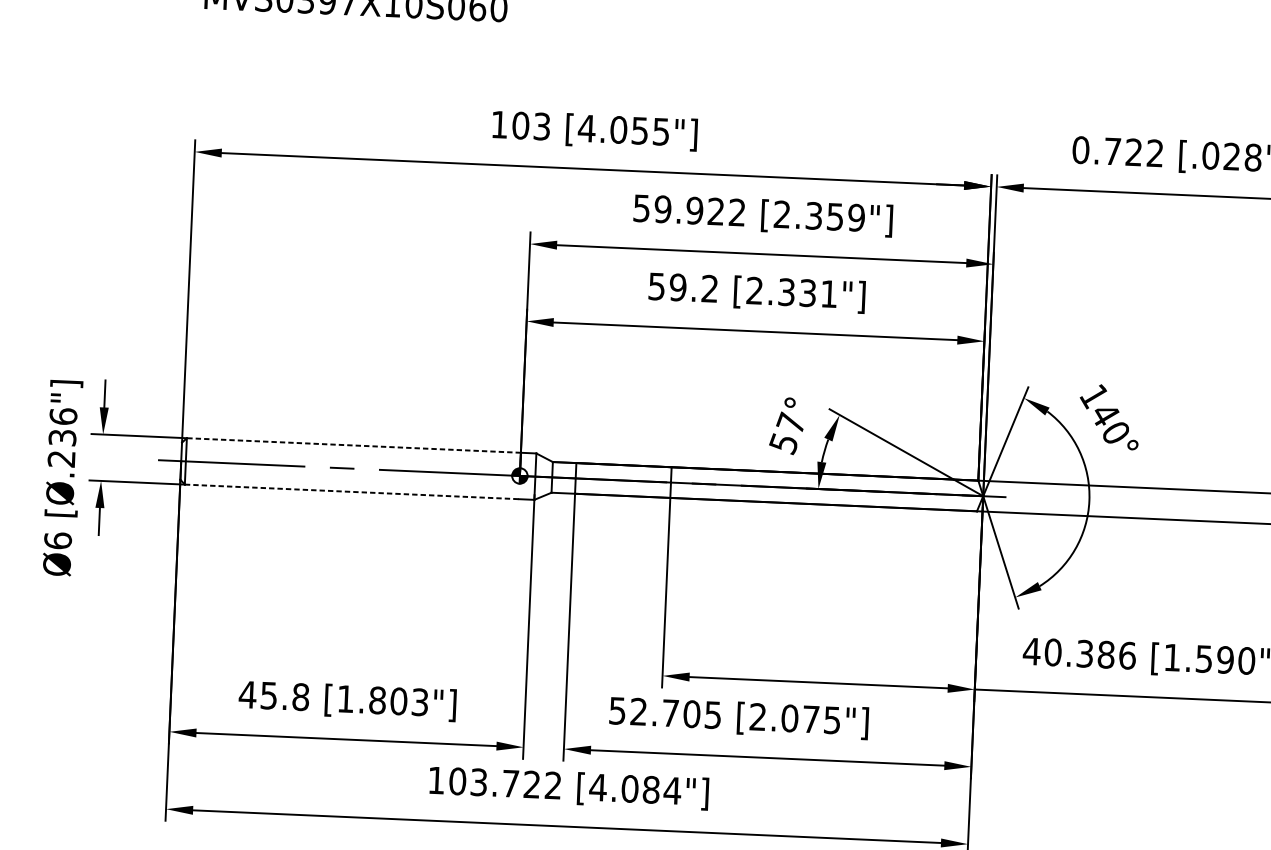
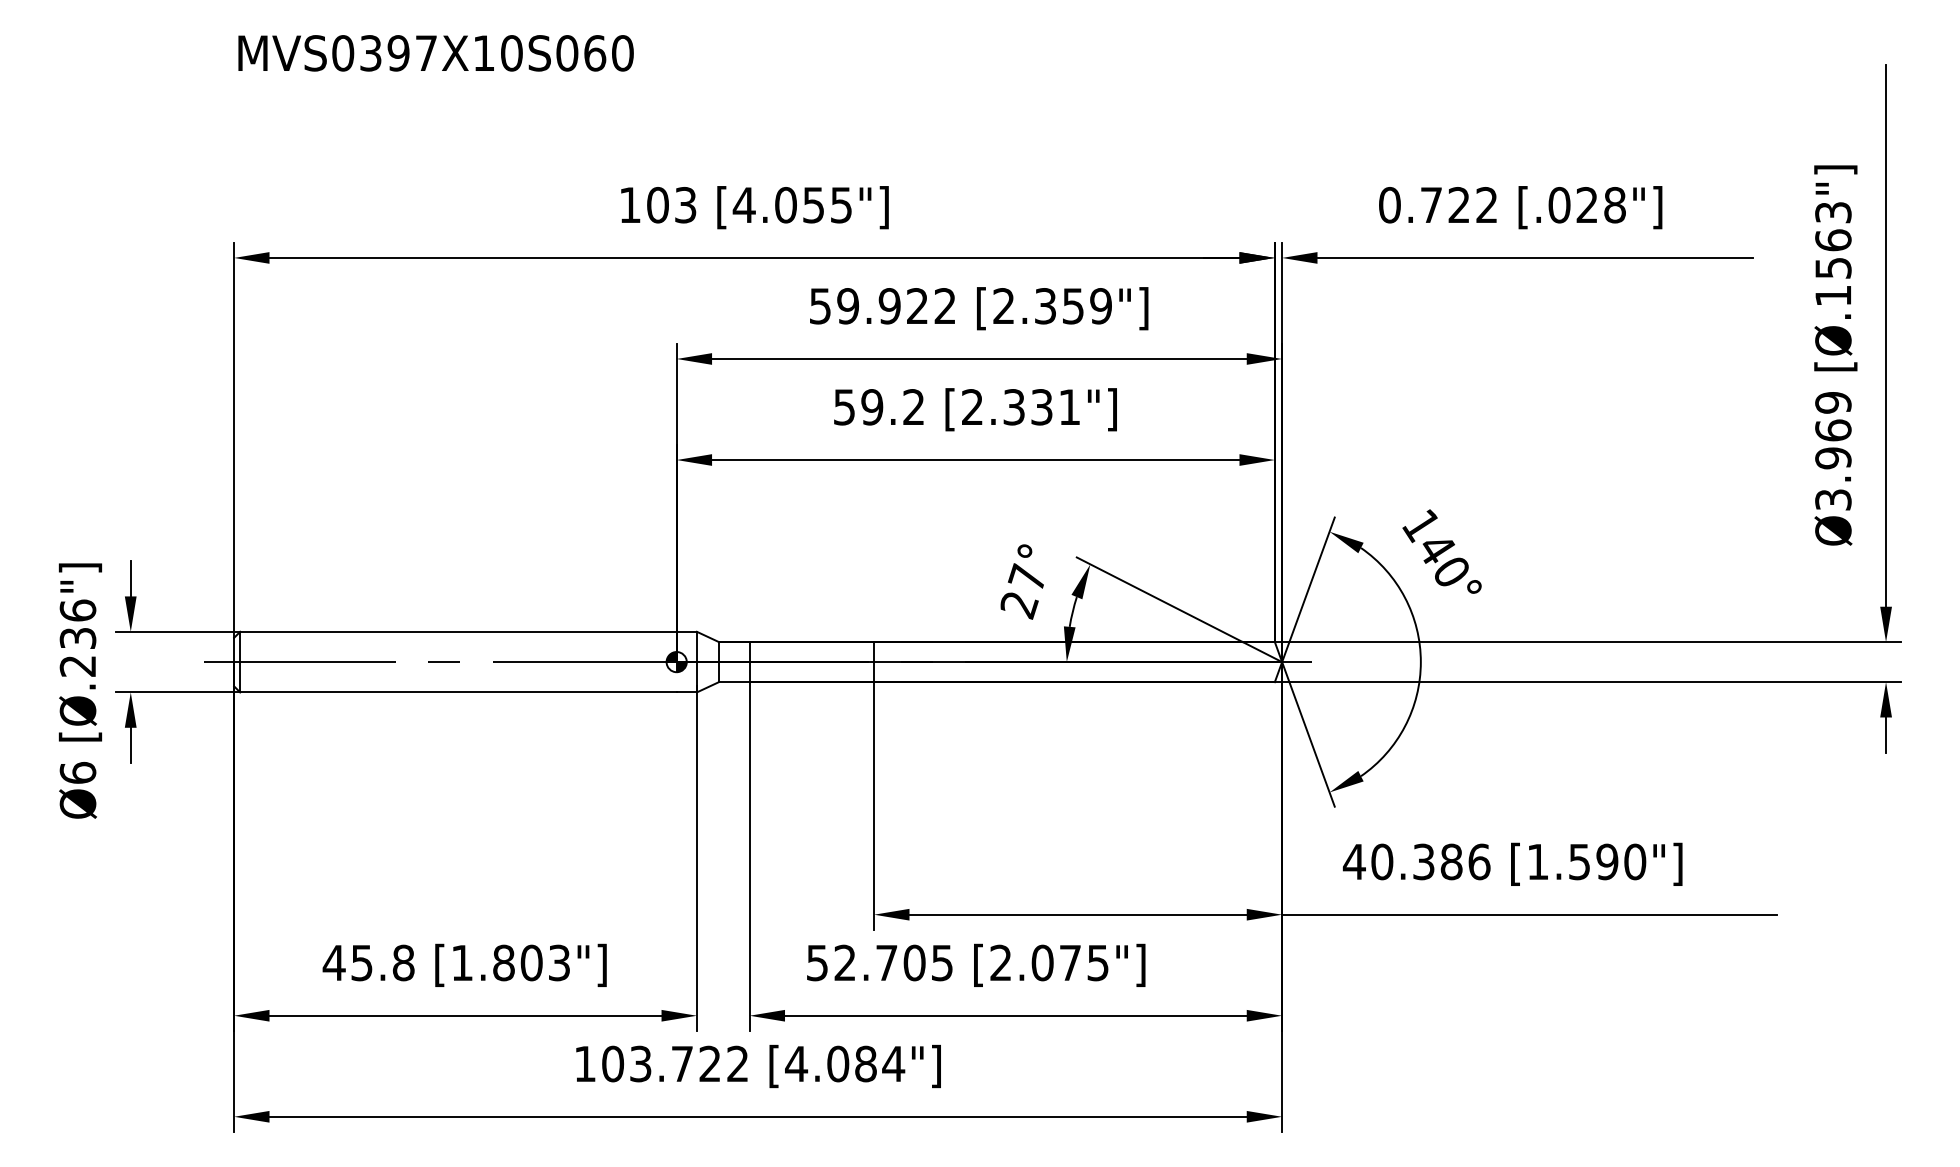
text: (783, 444) -> (1018, 605), 57° -> 27°
line: (353, 445) -> (457, 631), dashed -> solid
line: (351, 491) -> (458, 692), dashed -> solid

